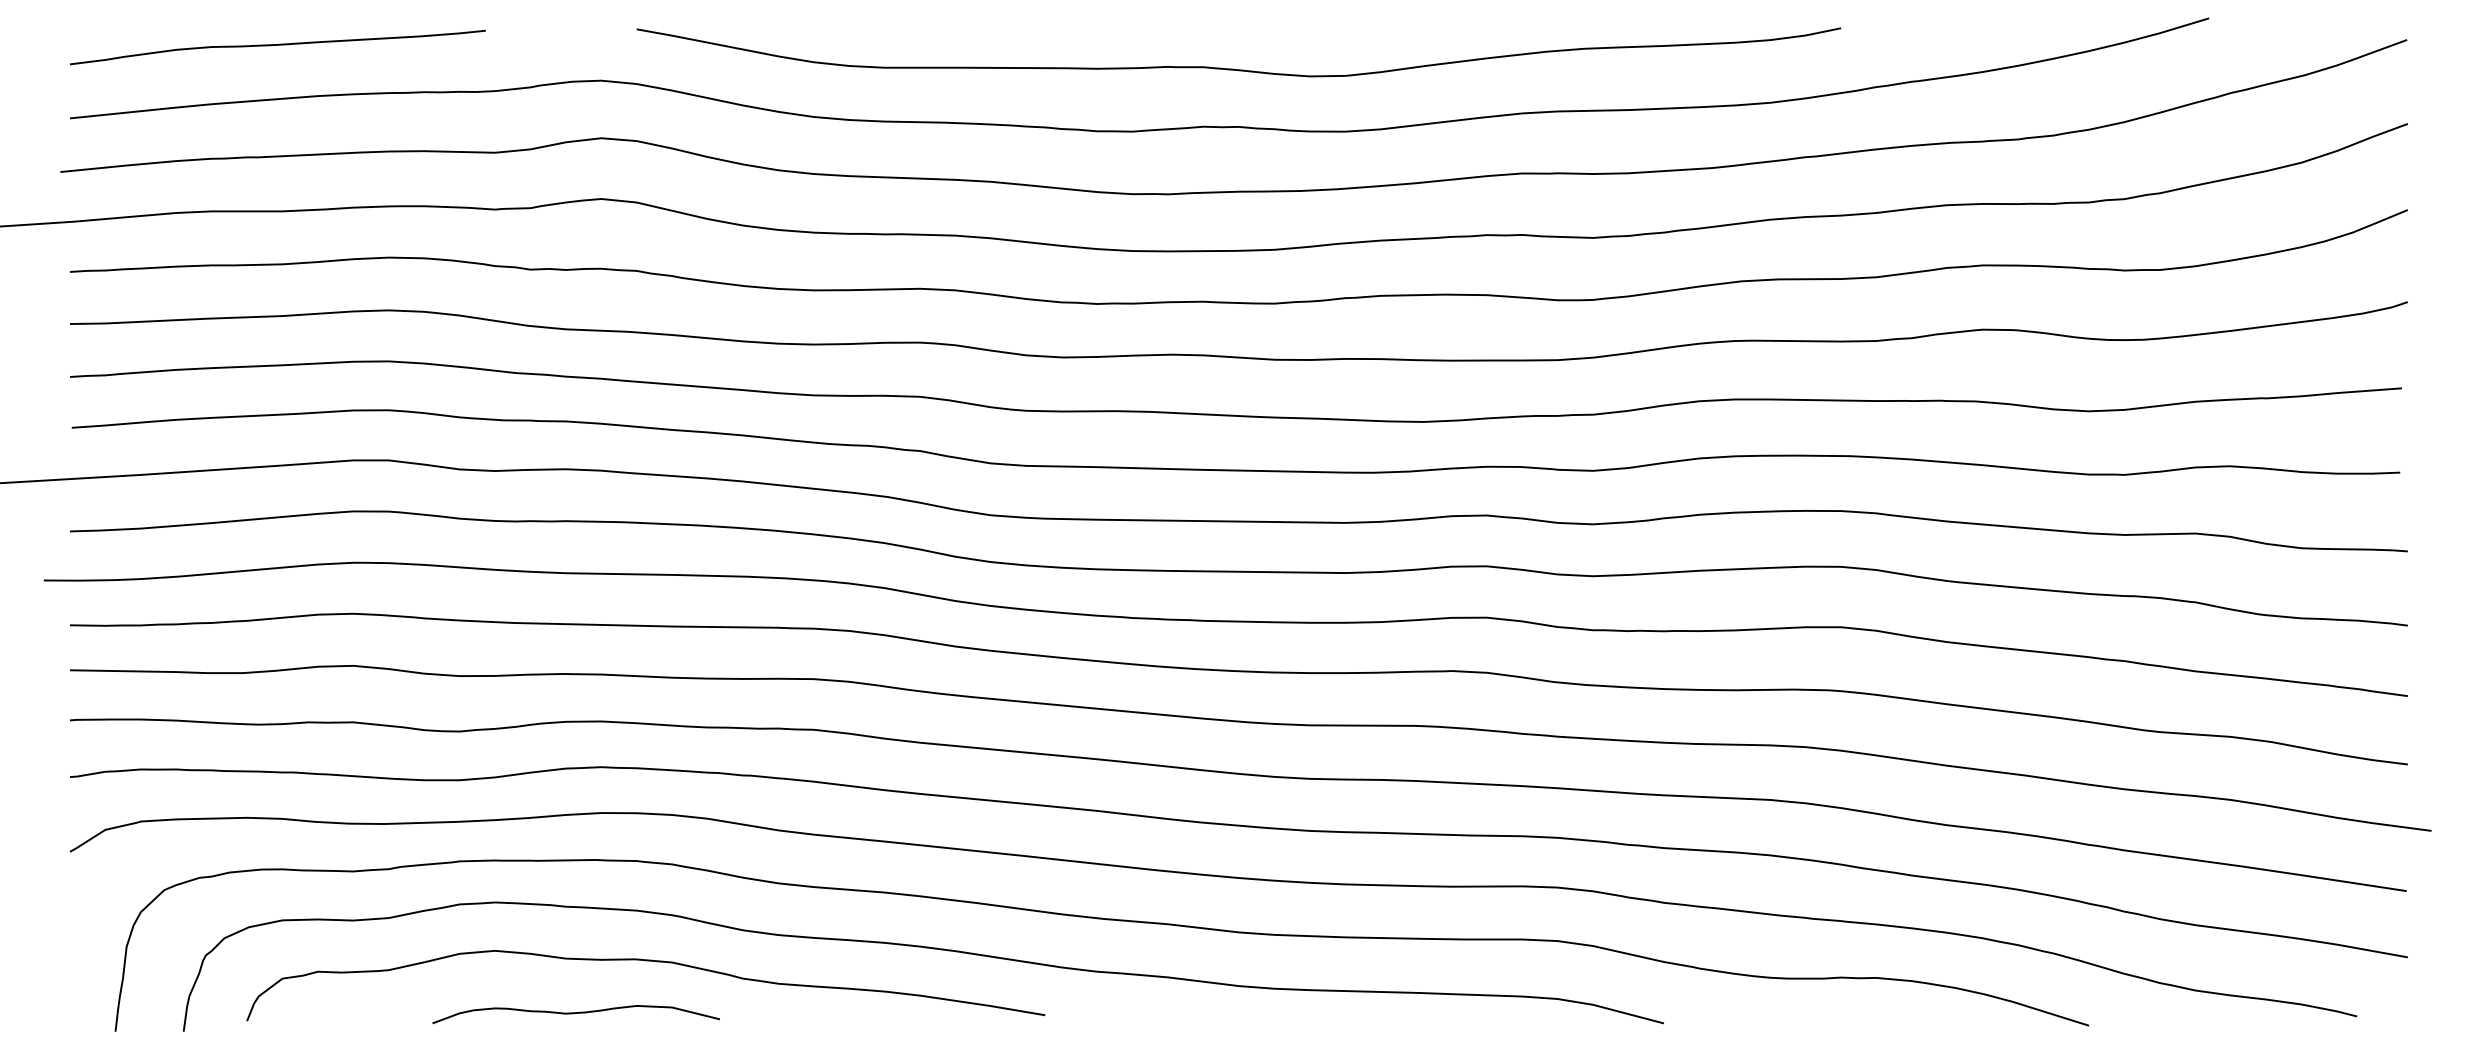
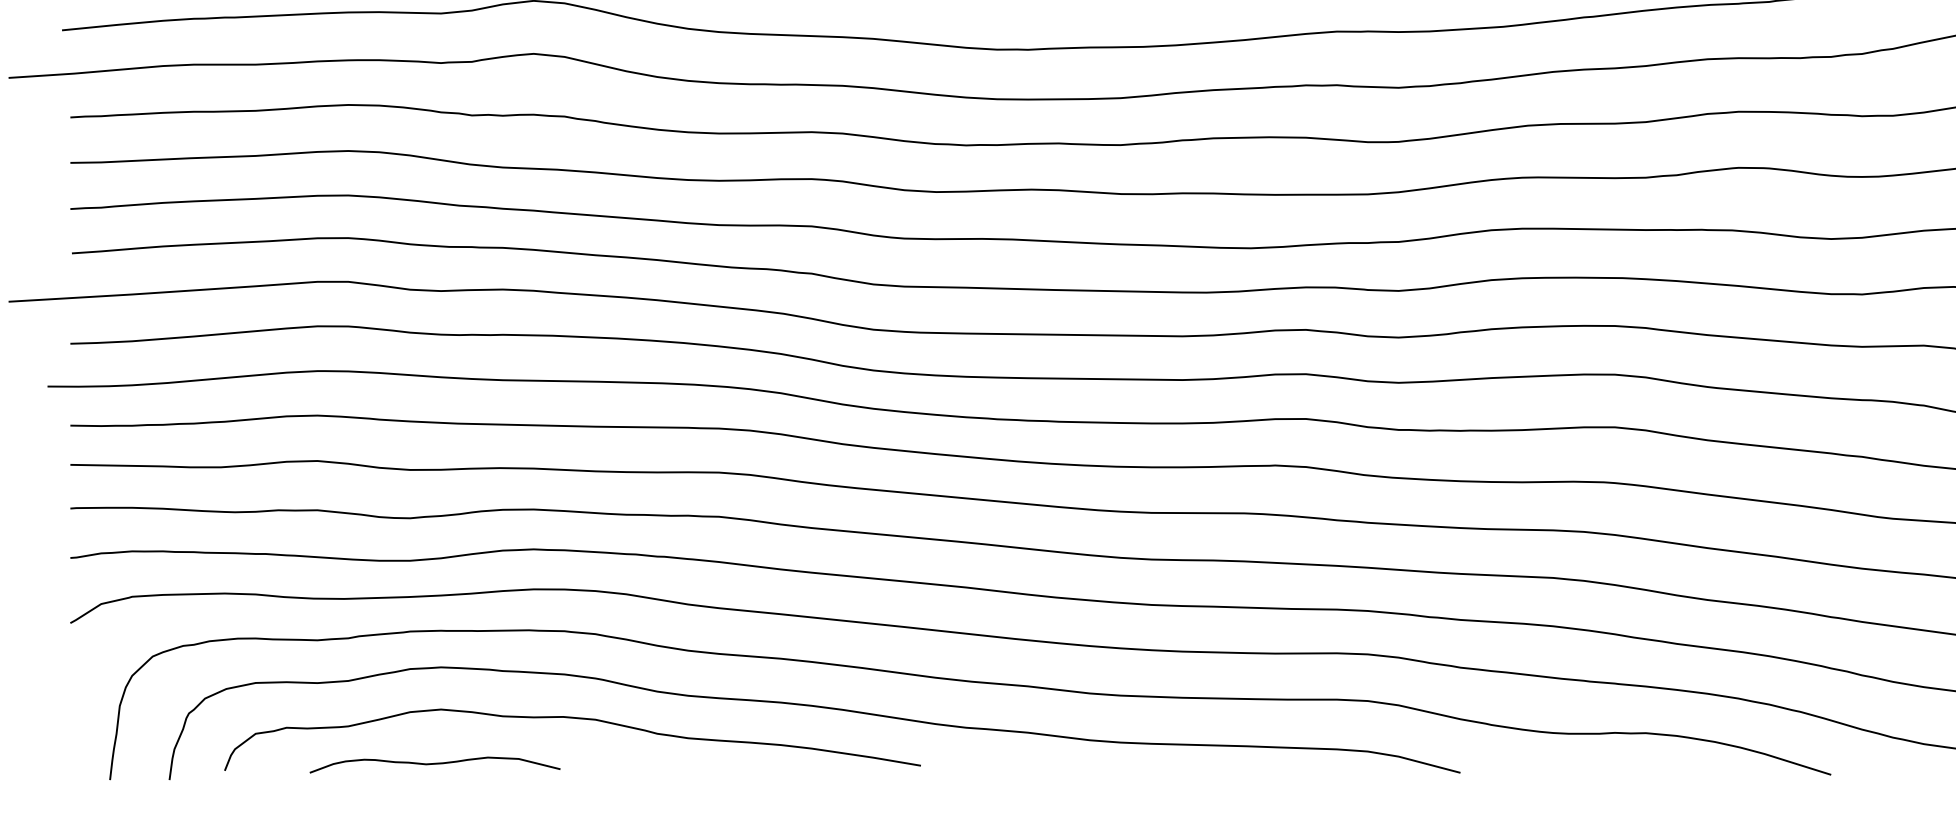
curve: (575, 1013) -> (434, 764), moved

